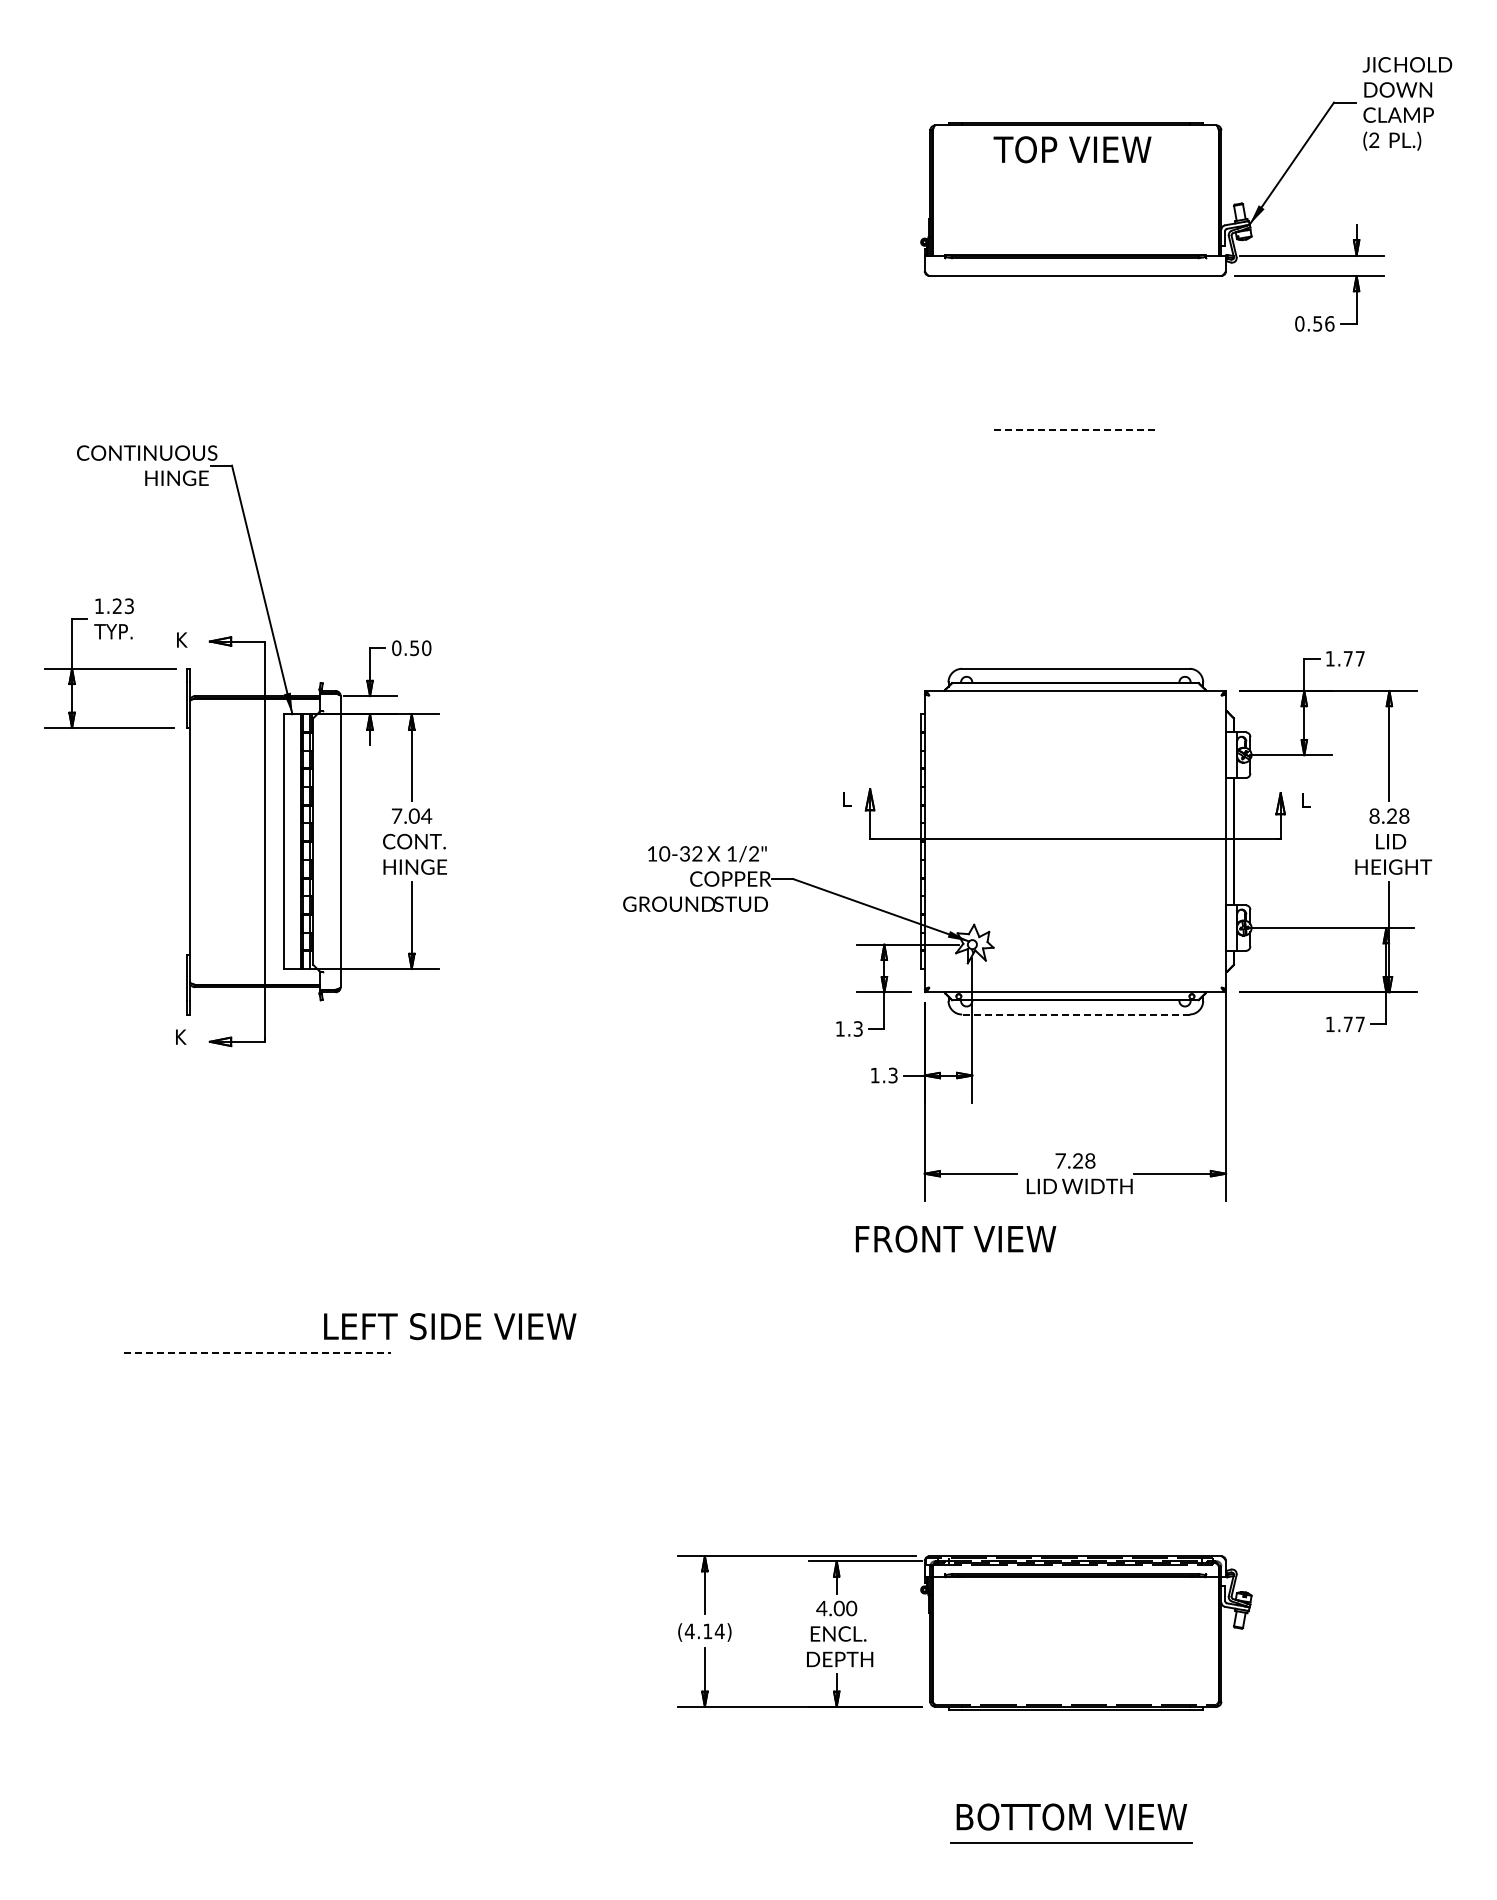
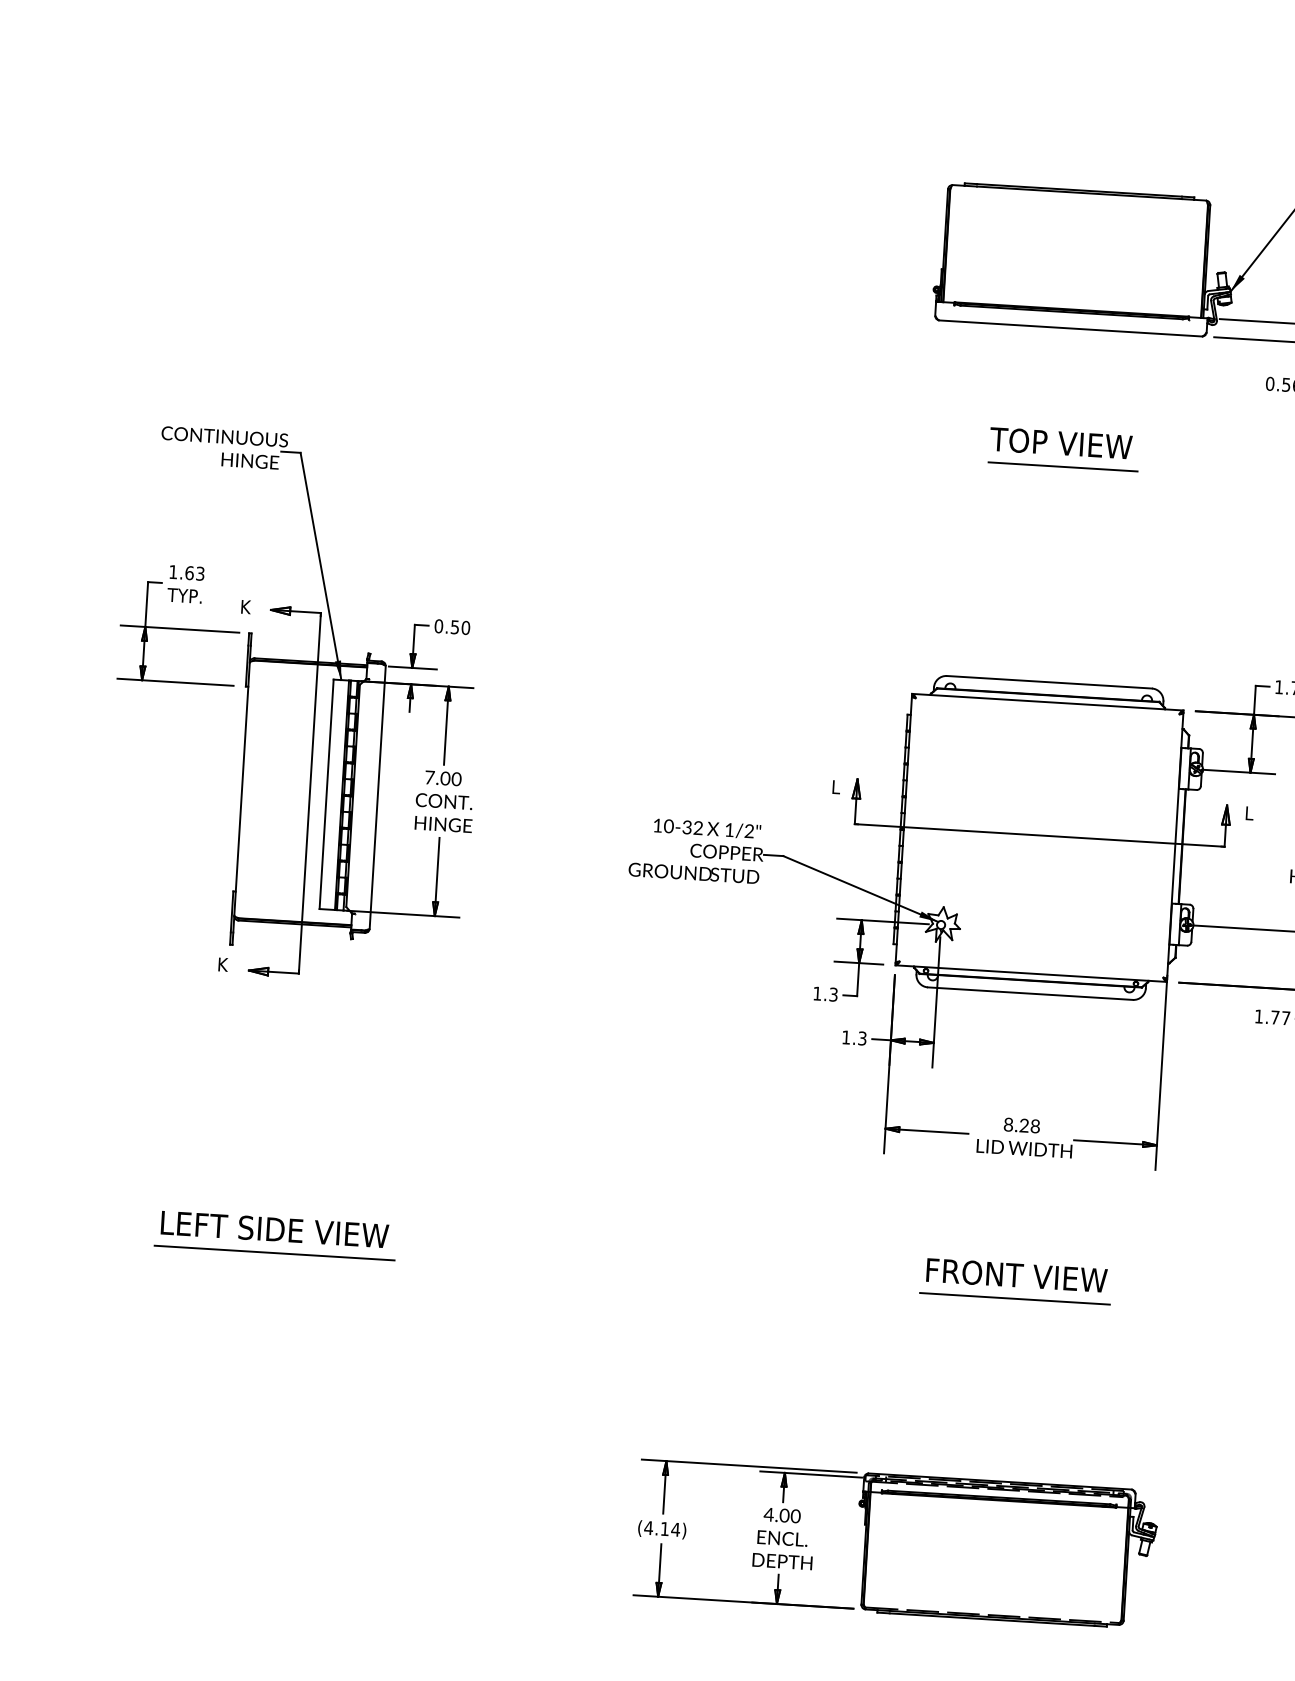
text: (1072, 149) -> (1061, 443), moved
line: (1076, 429) -> (1063, 466), dashed -> solid
text: (117, 606) -> (189, 573), 1.23 -> 1.63
text: (426, 815) -> (456, 778), 7.04 -> 7.00
line: (1075, 1014) -> (1030, 993), dashed -> solid
text: (1060, 1160) -> (1008, 1124), 7.28 -> 8.28
text: (955, 1238) -> (1016, 1274), moved
text: (450, 1326) -> (275, 1229), moved
line: (257, 1352) -> (274, 1252), dashed -> solid
line: (1079, 1353) -> (1015, 1299), added

